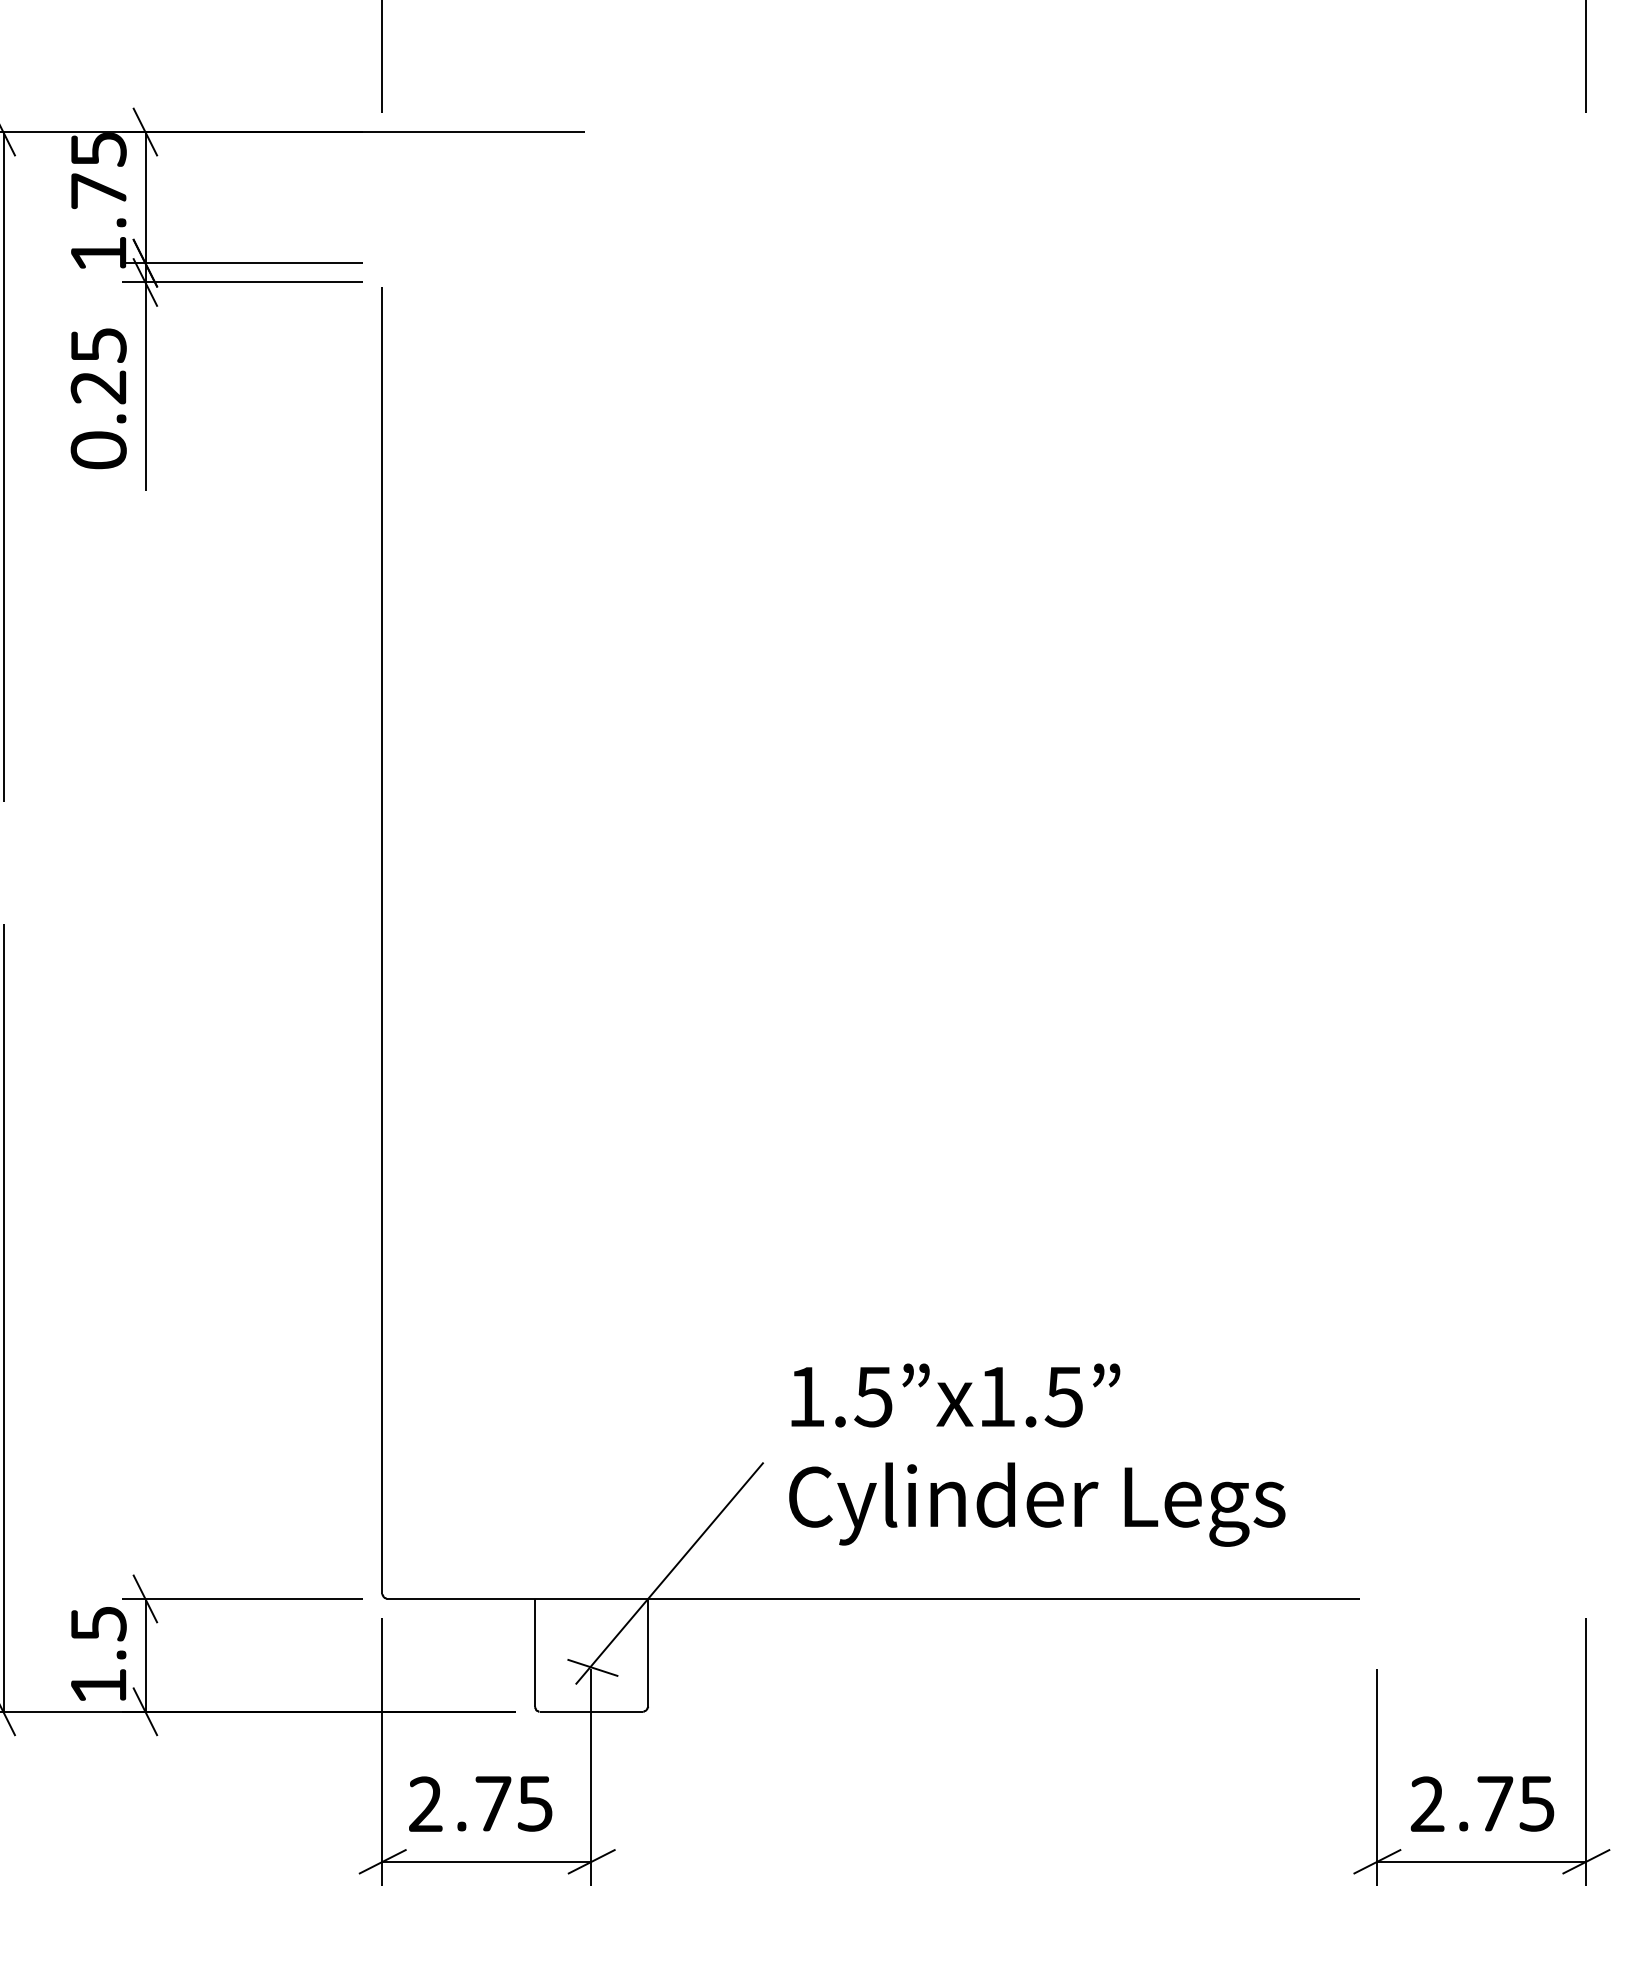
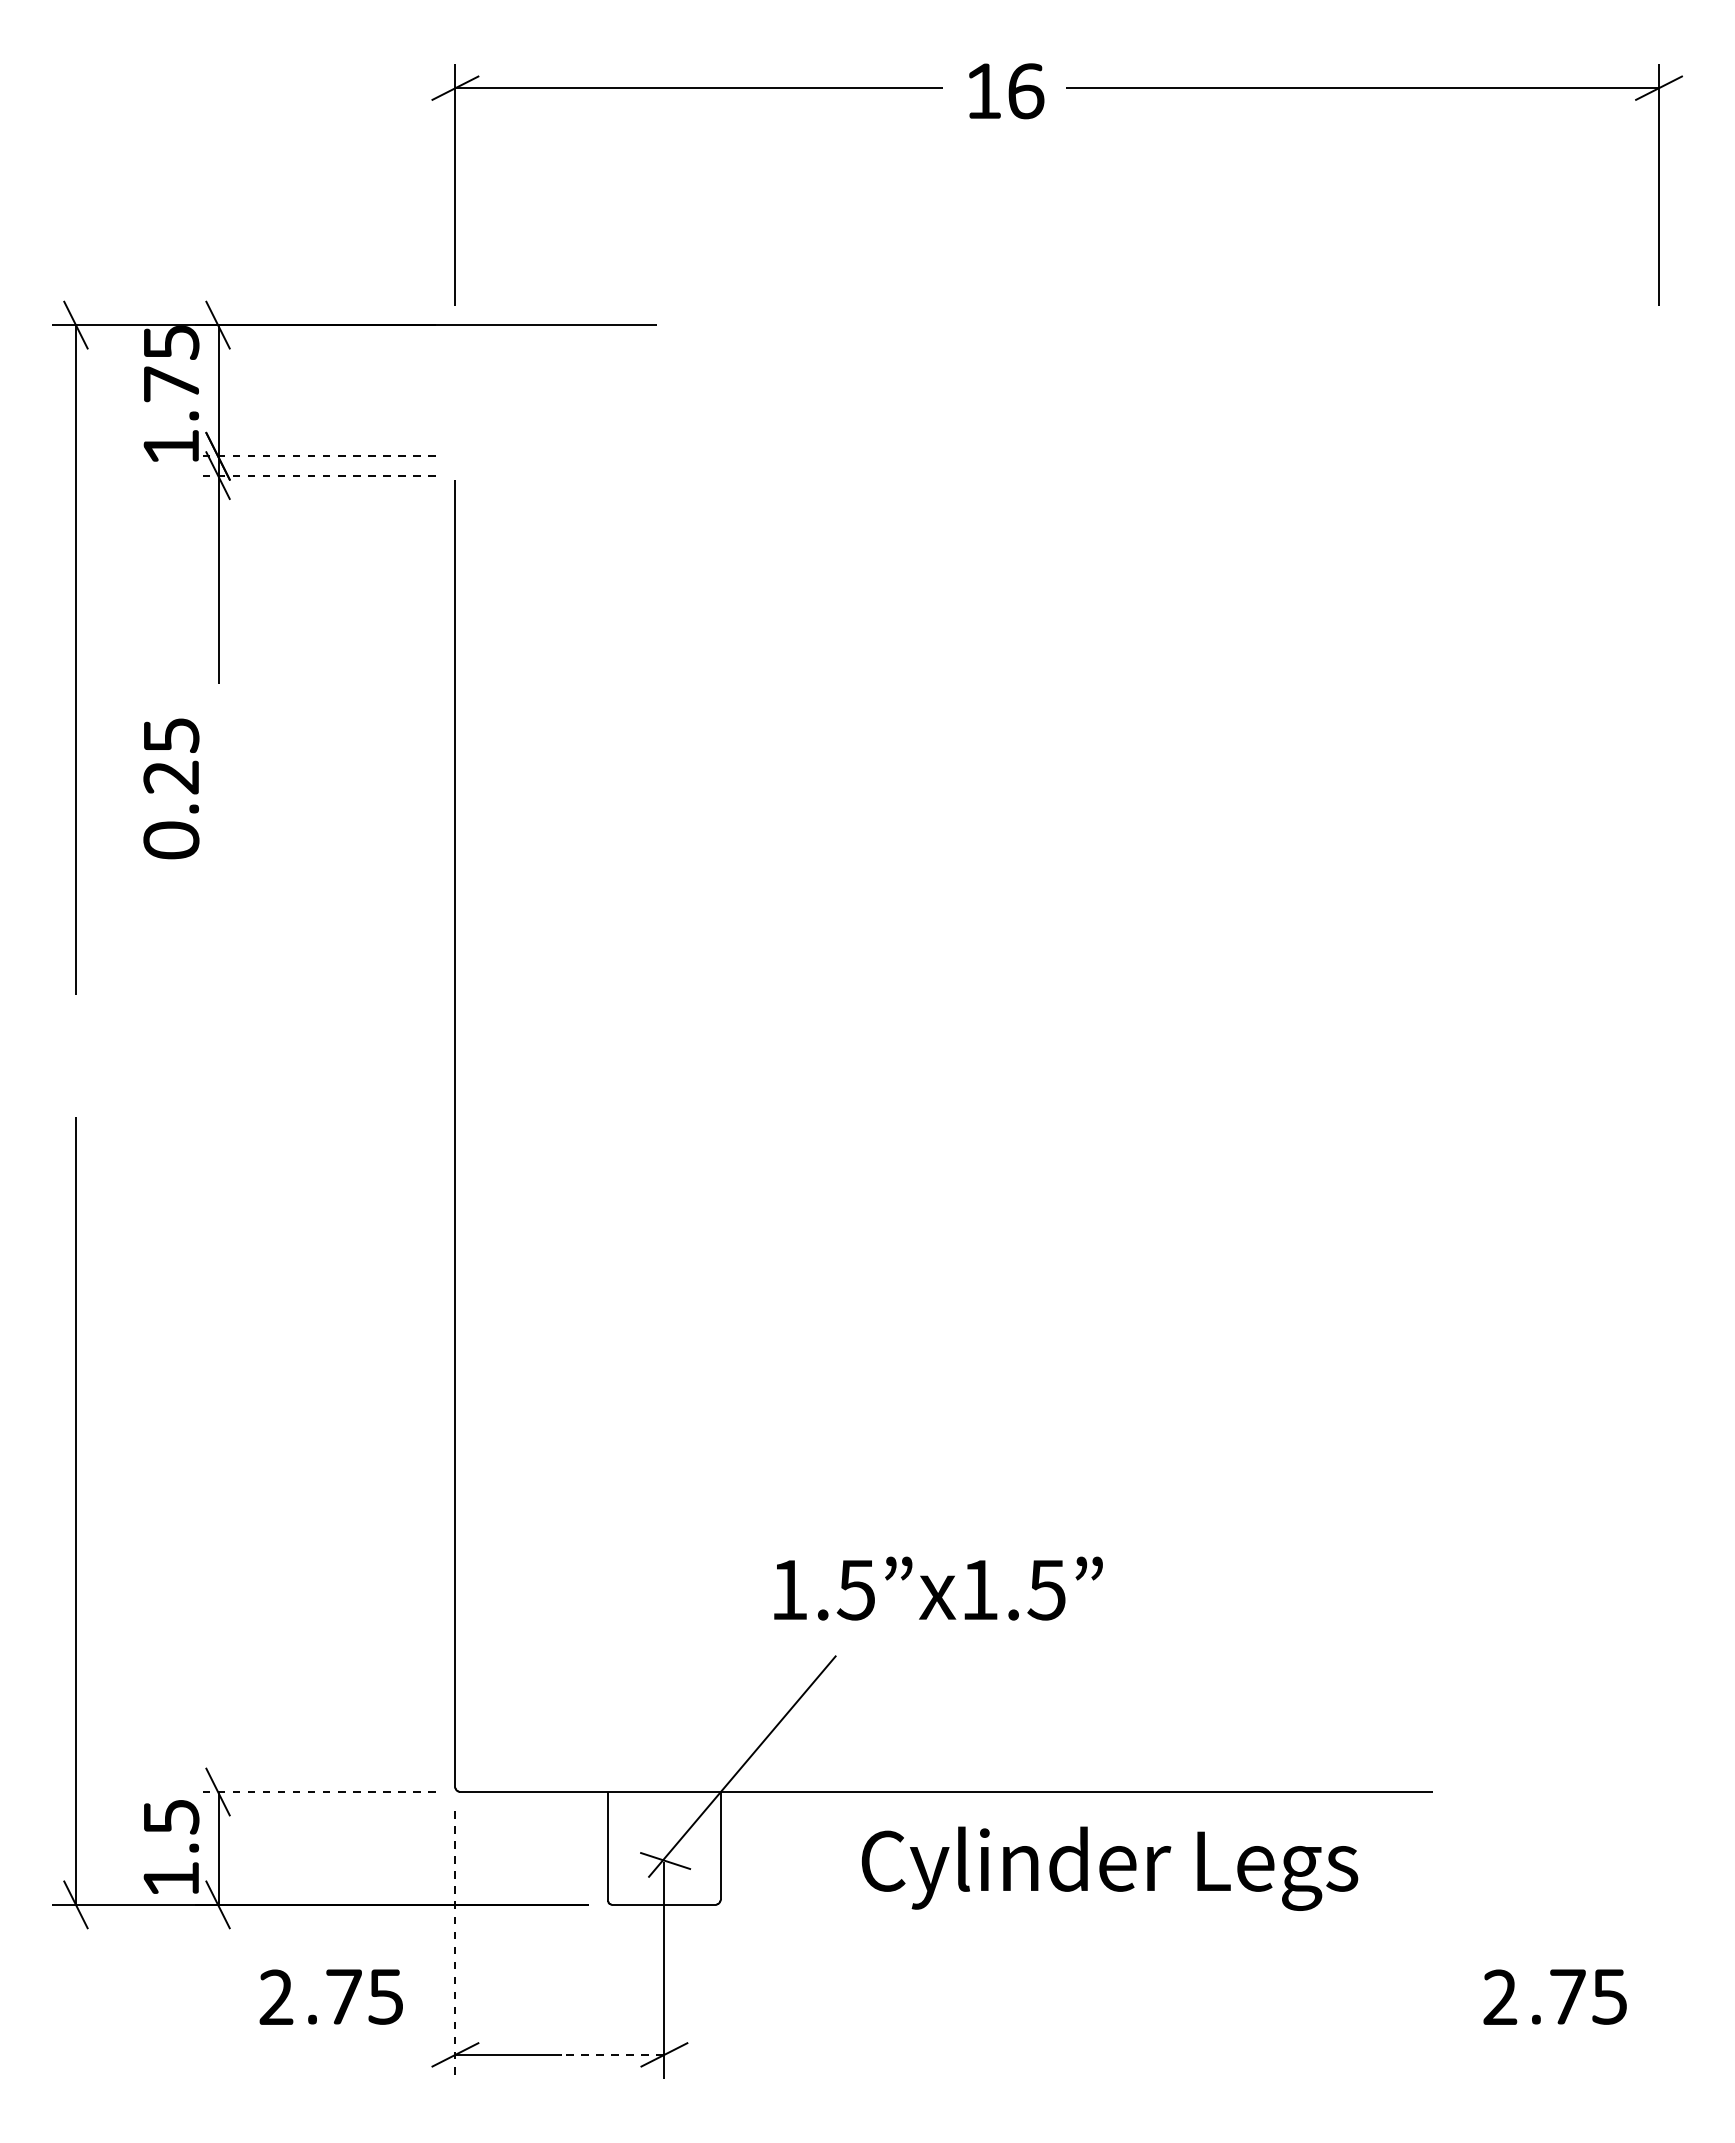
line: (241, 263) -> (314, 456), solid -> dashed
line: (241, 282) -> (314, 475), solid -> dashed
part: (105, 390) -> (178, 780), moved
text: (955, 1395) -> (938, 1588), moved
text: (1036, 1504) -> (1109, 1868), moved
line: (241, 1599) -> (314, 1792), solid -> dashed
line: (382, 1751) -> (455, 1944), solid -> dashed
part: (1377, 1751) -> (1450, 1944), removed
part: (492, 1806) -> (343, 1999), moved
line: (539, 1862) -> (612, 2055), solid -> dashed

